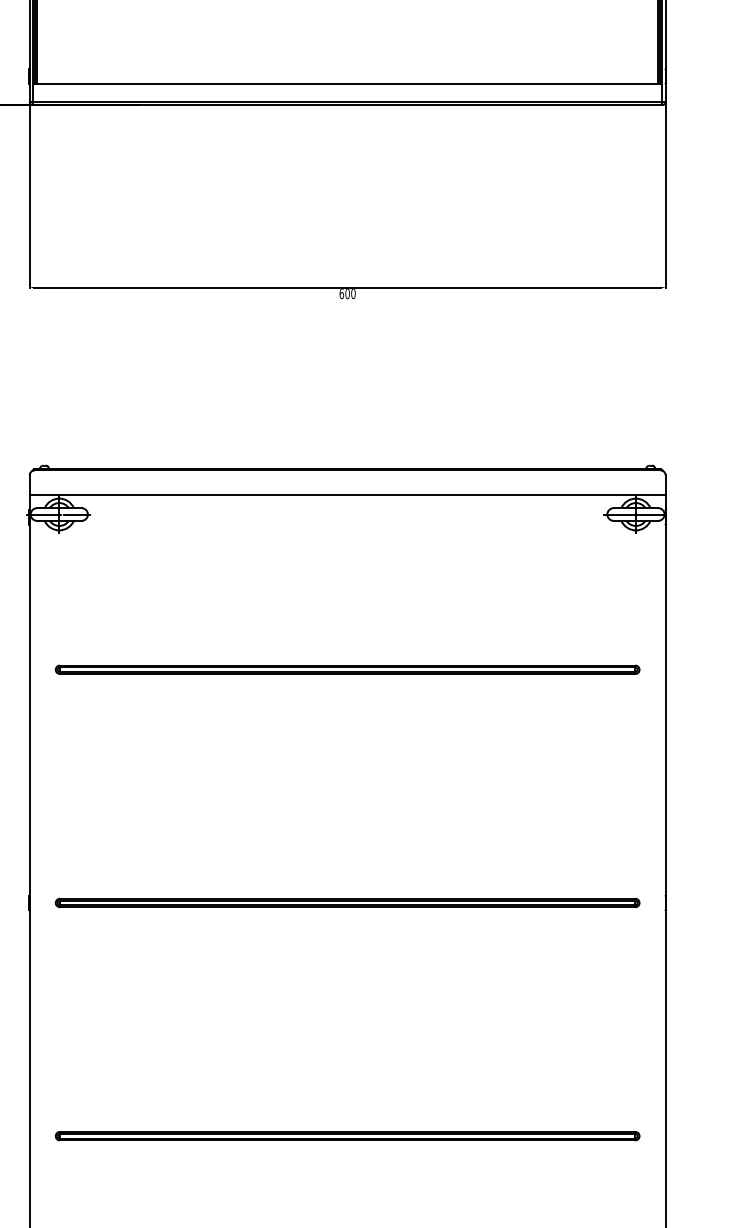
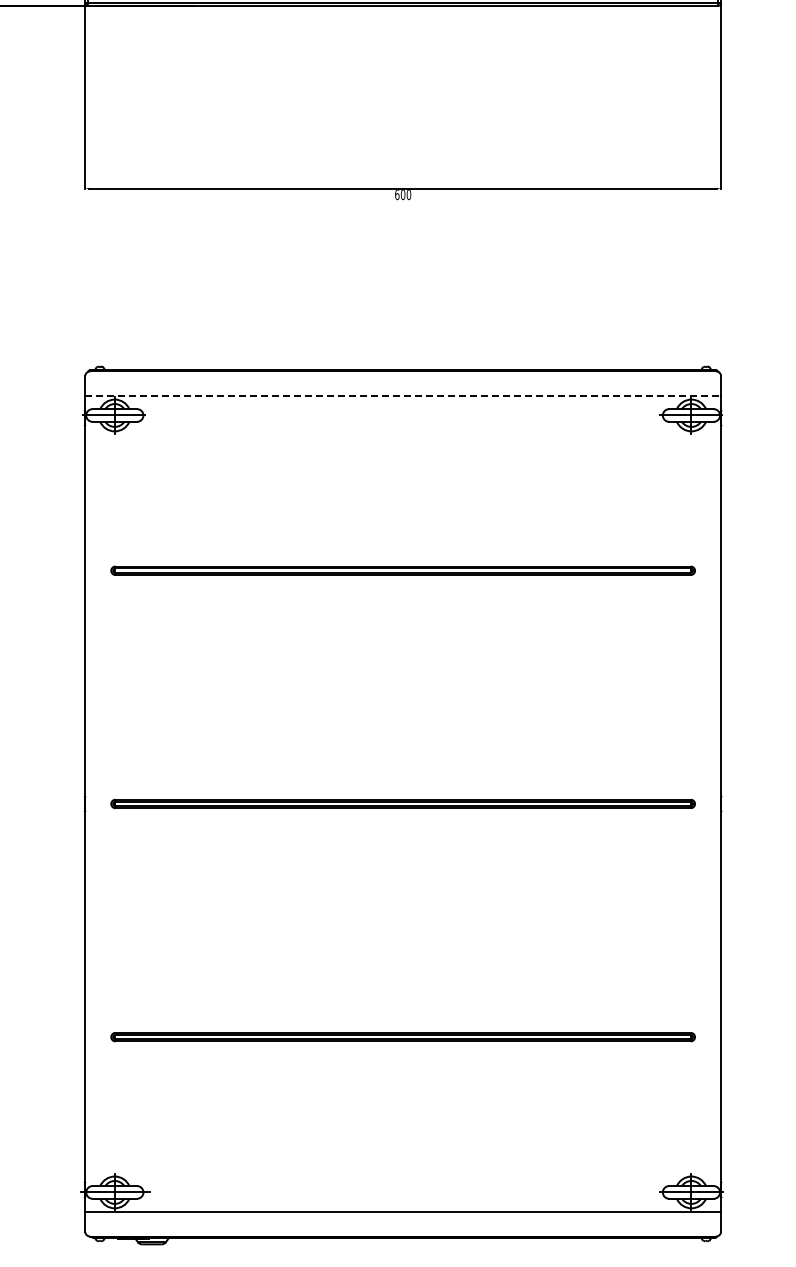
line: (348, 494) -> (403, 395), solid -> dashed

